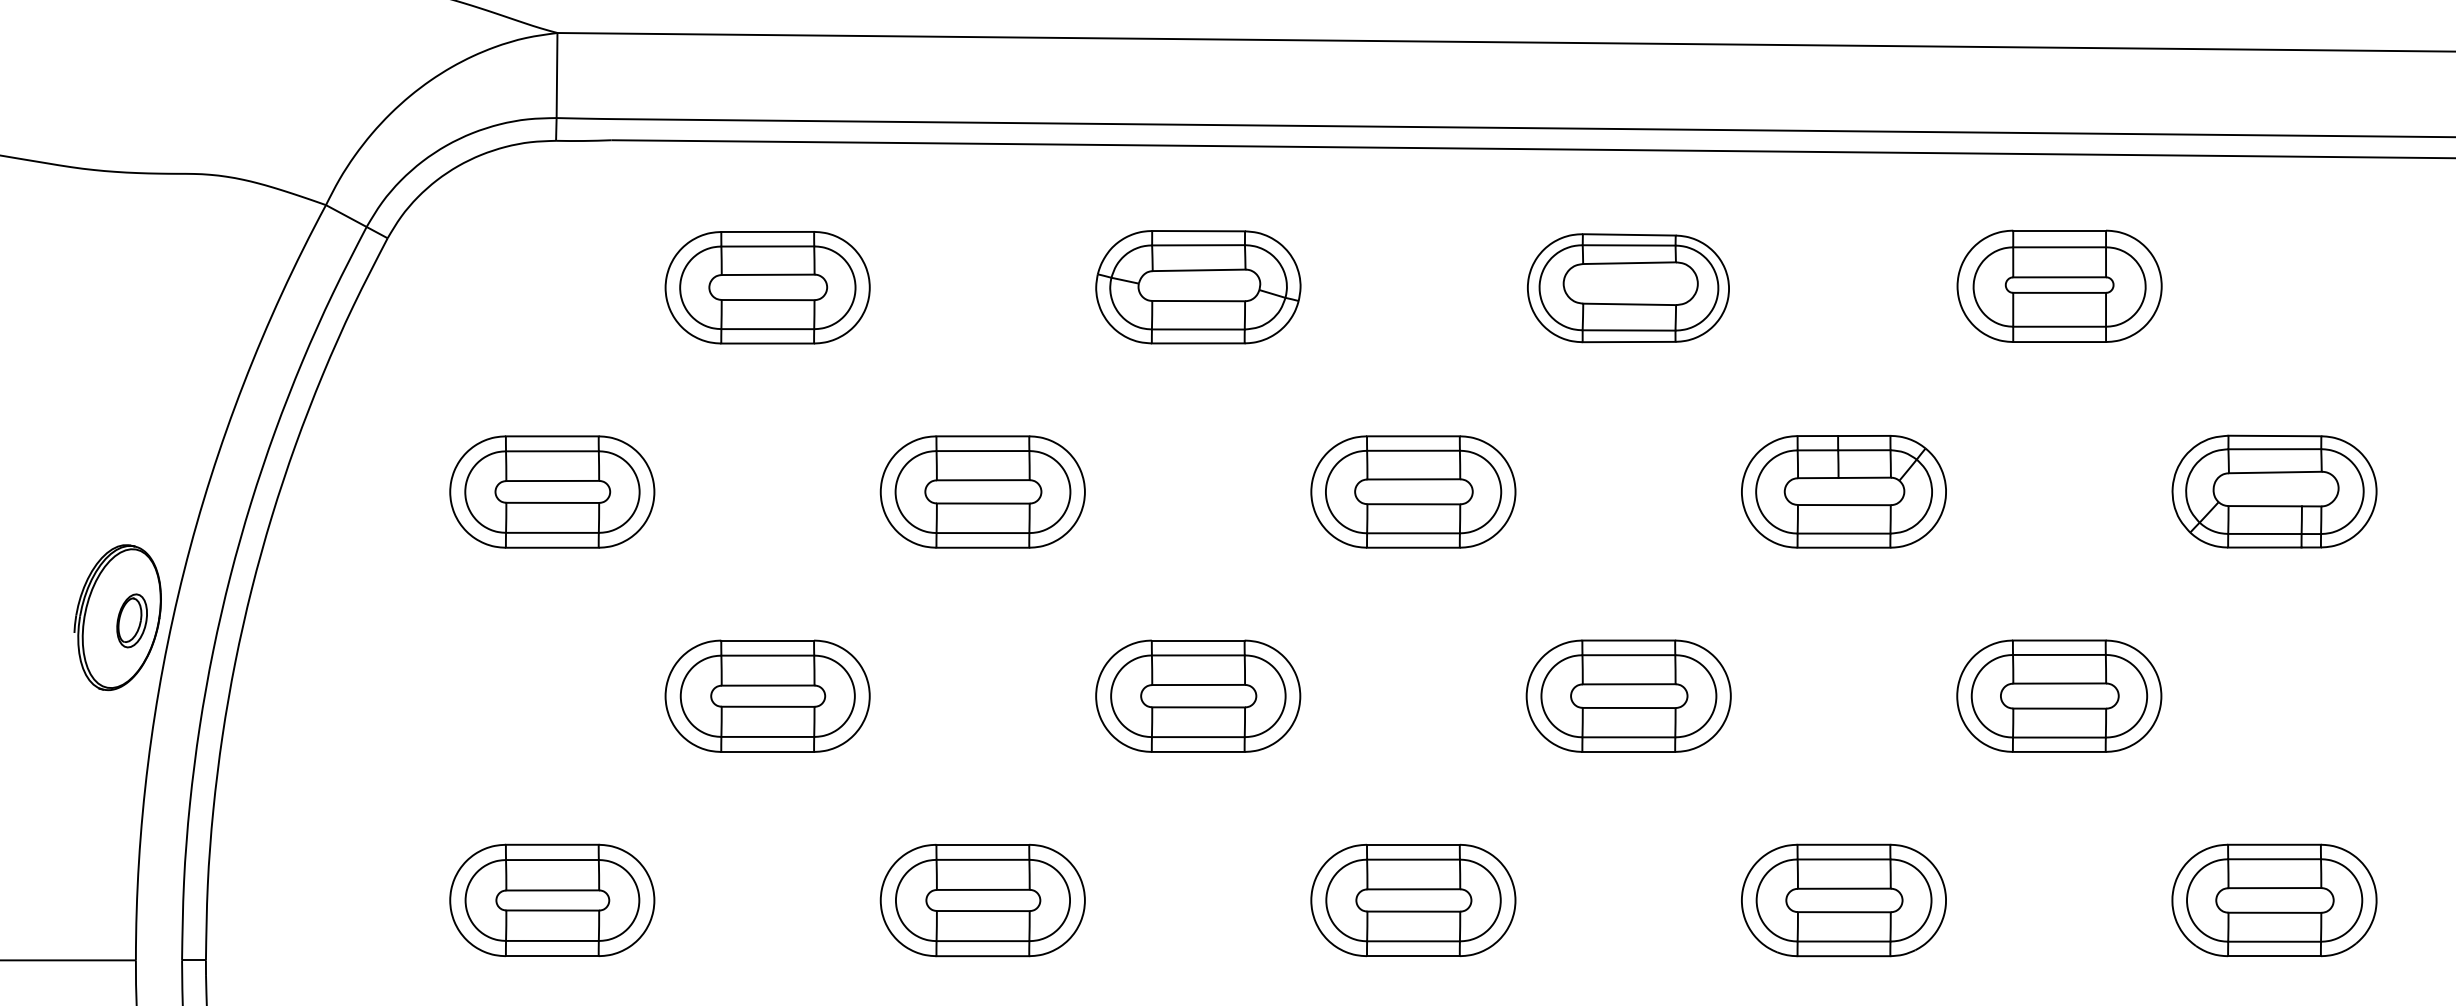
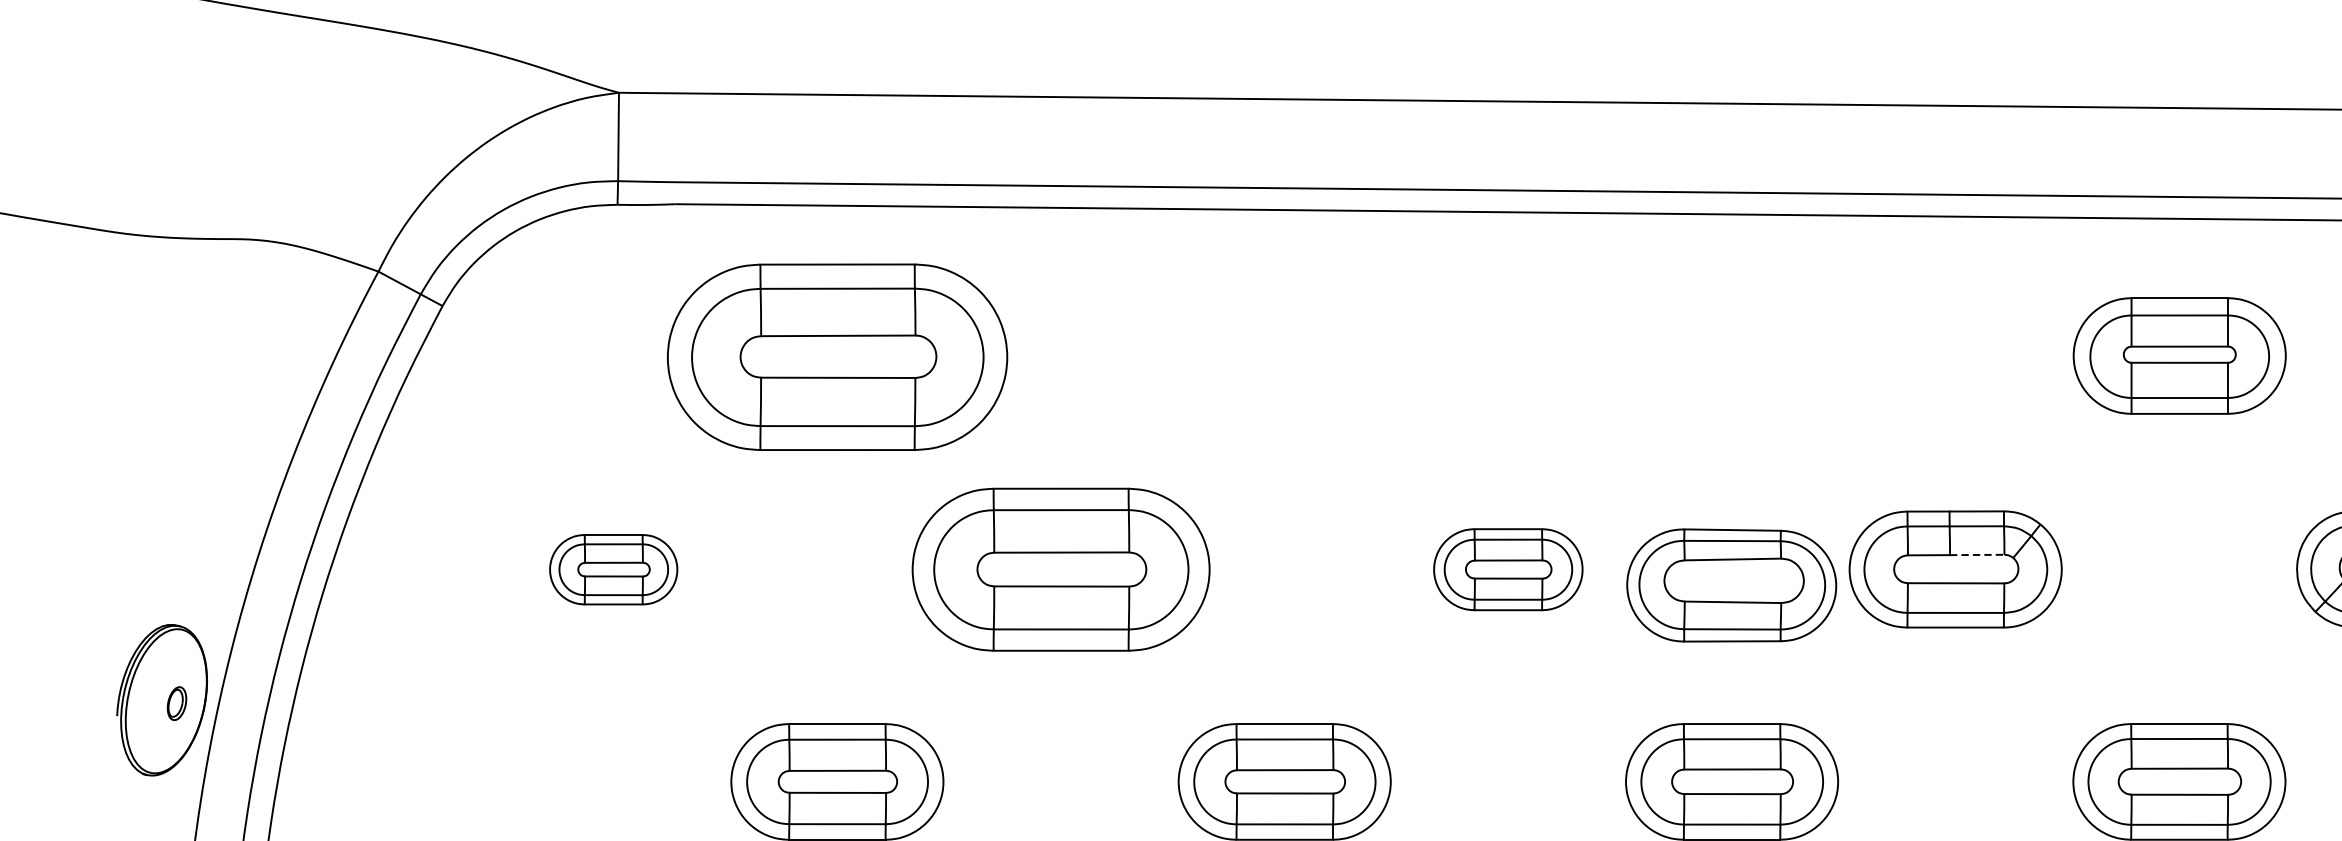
part: (767, 287) -> (837, 357), size x1.6
part: (1198, 287) -> (1285, 357), removed
part: (1628, 288) -> (1731, 585), moved
line: (1865, 477) -> (1978, 554), solid -> dashed
part: (552, 491) -> (613, 569), size x0.6
part: (982, 491) -> (1060, 569), size x1.4
part: (1413, 491) -> (1508, 569), size x0.7
part: (131, 620) -> (176, 703), size x0.6

